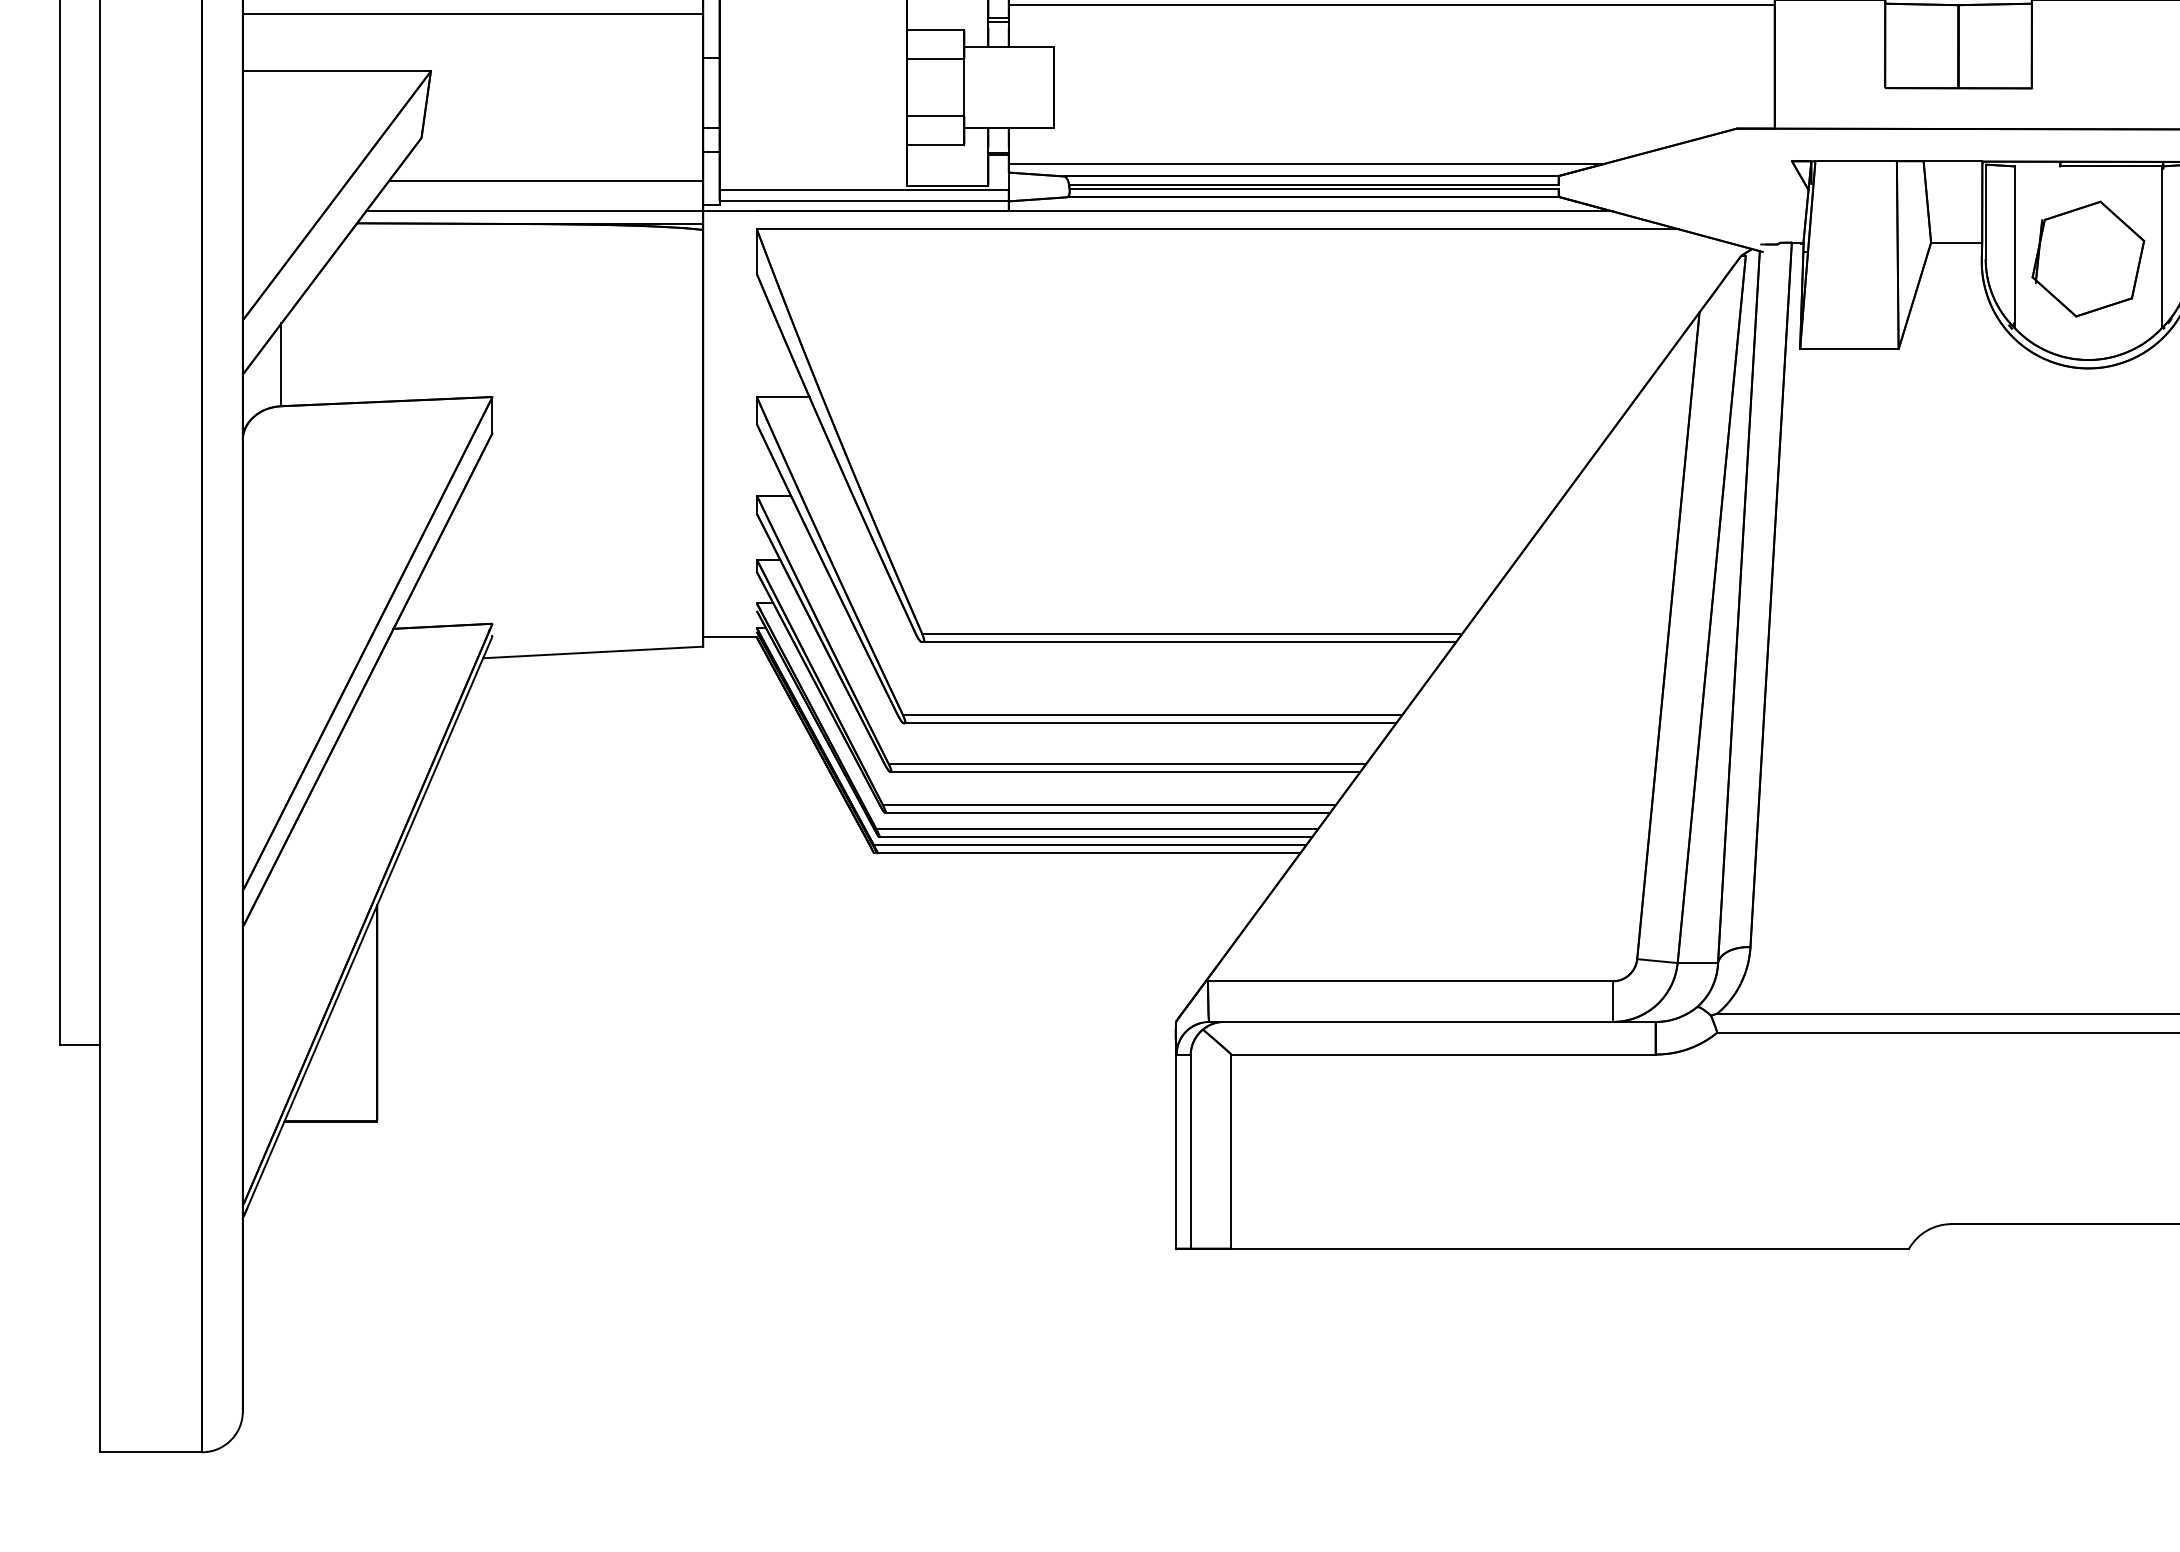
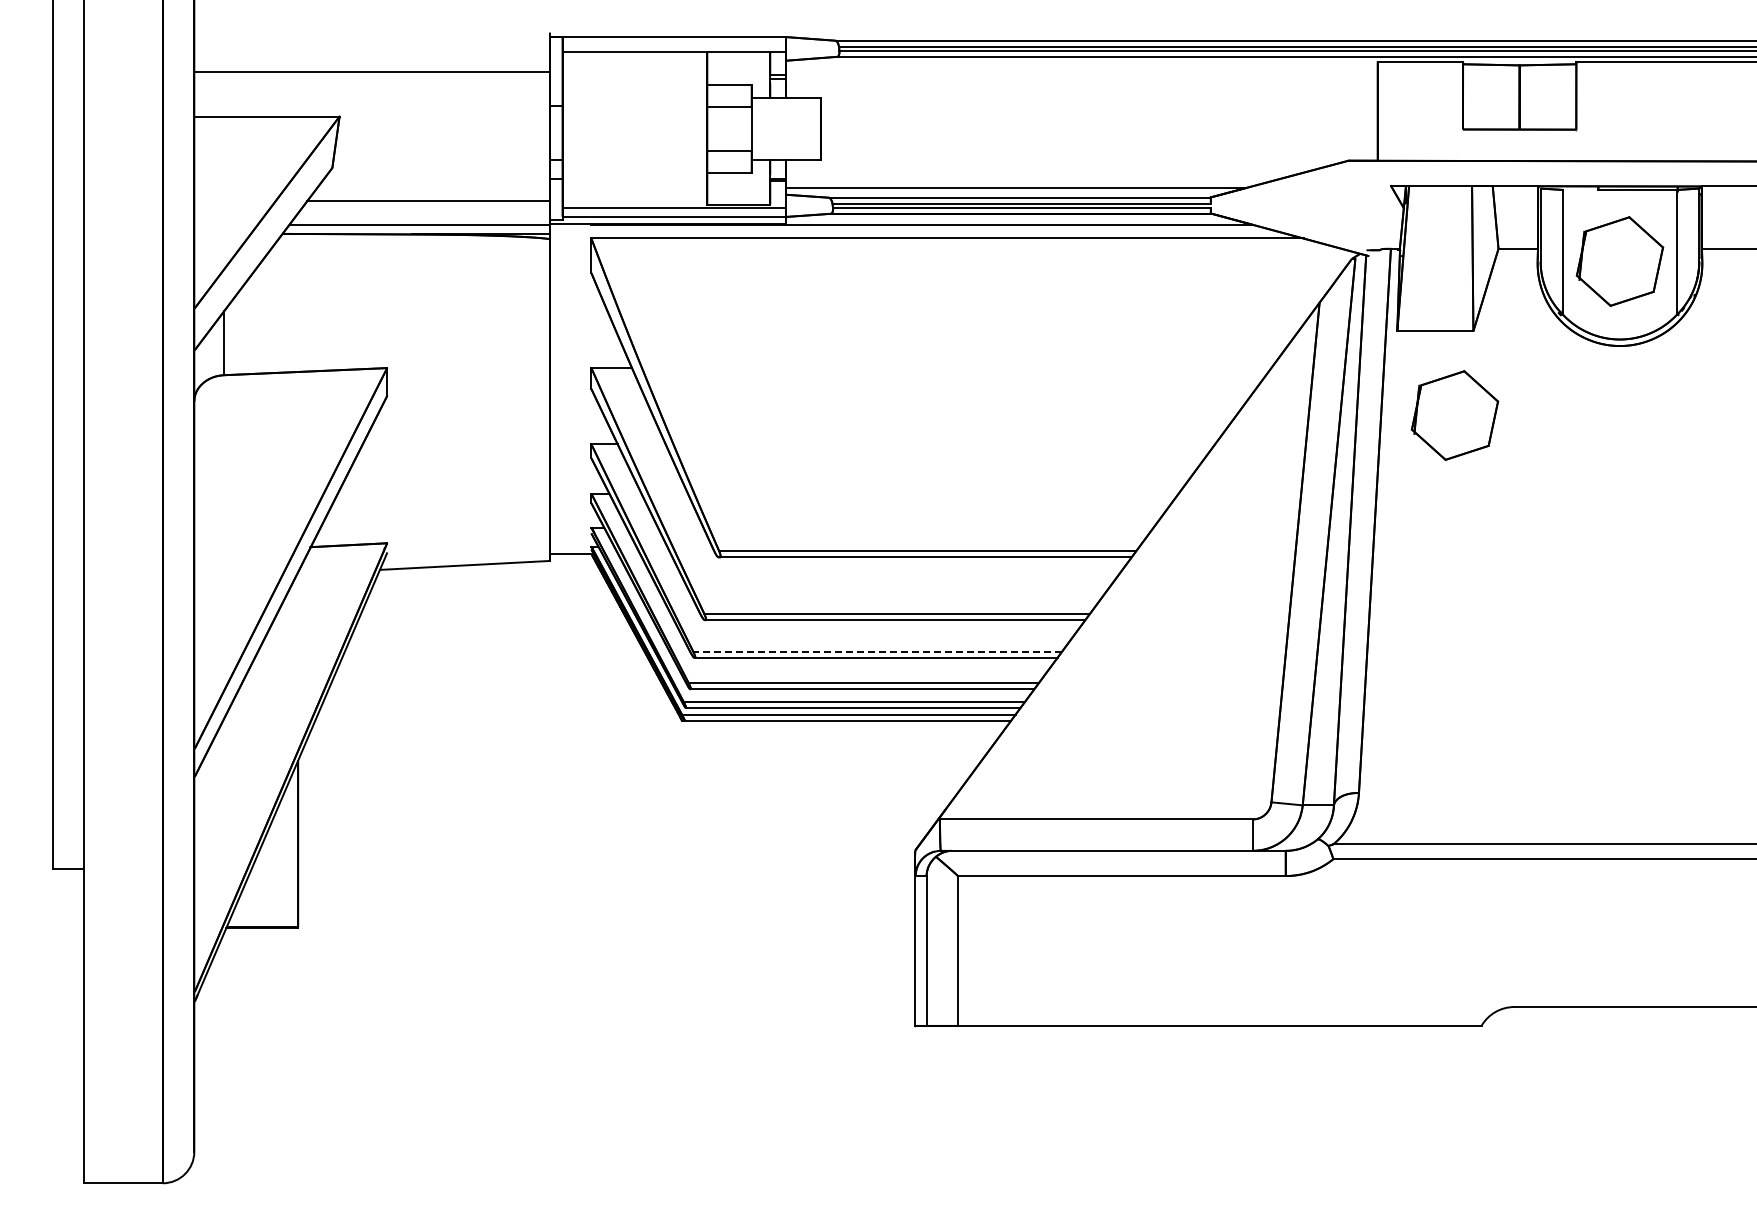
line: (1391, 5) -> (1081, 65), removed
part: (1874, 458) -> (1454, 415), added
line: (1127, 763) -> (877, 651), solid -> dashed

